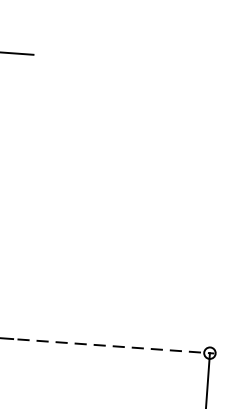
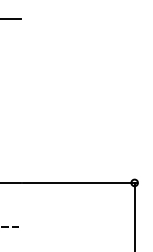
line: (116, 345) -> (80, 182), dashed -> solid

